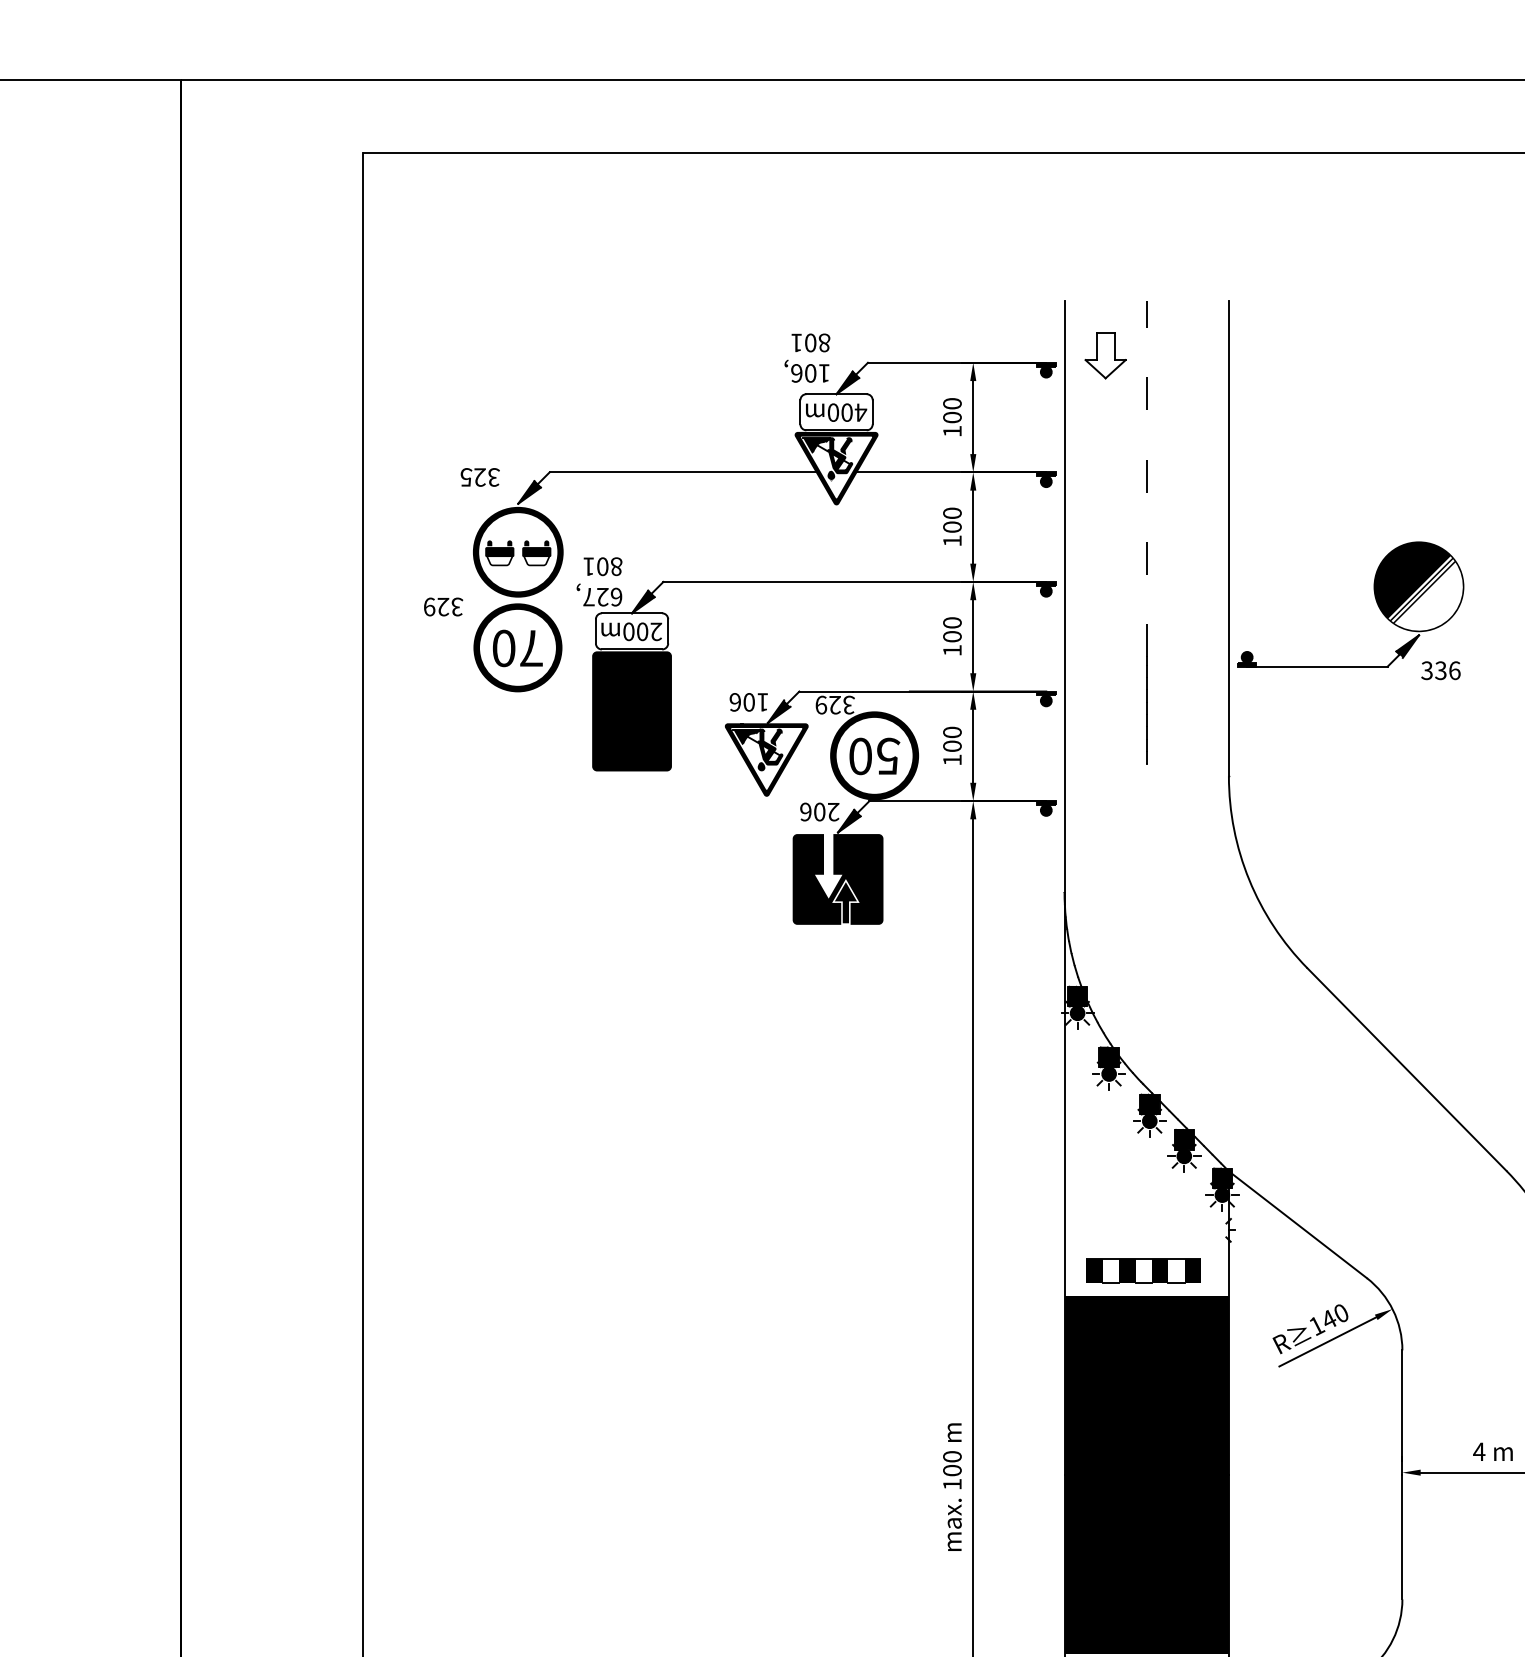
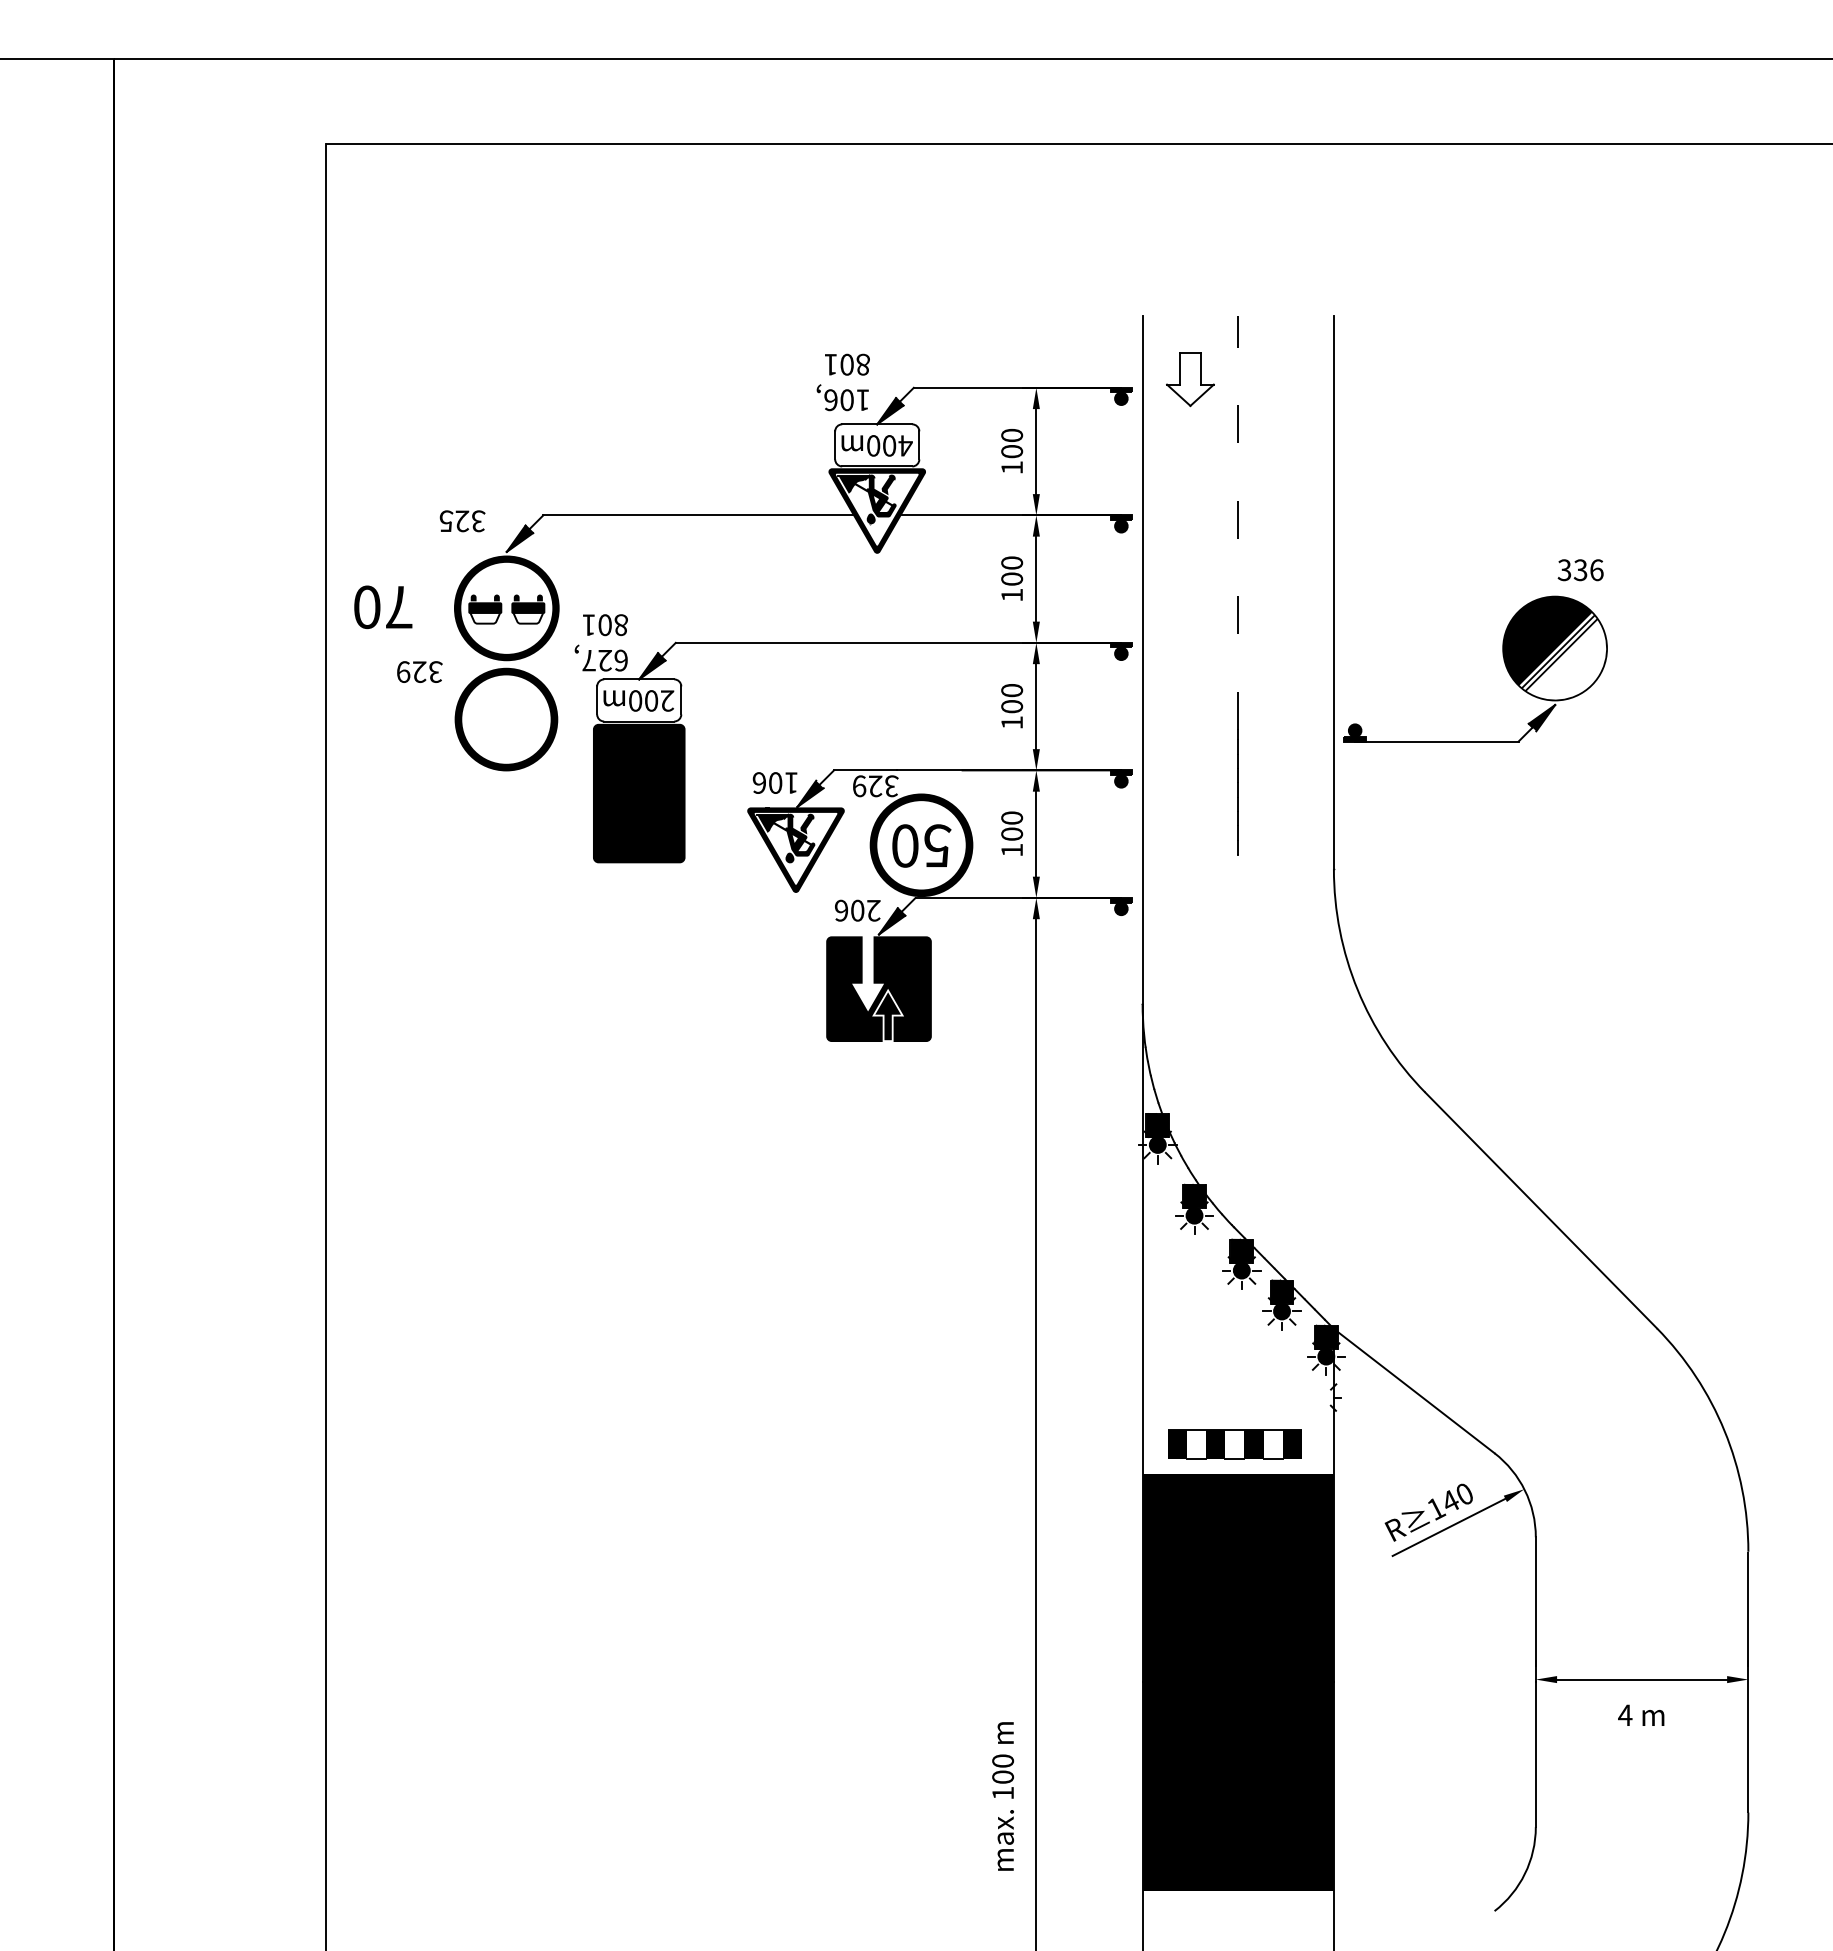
text: (518, 648) -> (383, 607), moved
text: (1440, 670) -> (1580, 570), moved
text: (1493, 1451) -> (1641, 1714), moved
text: (952, 1487) -> (1003, 1796), moved

